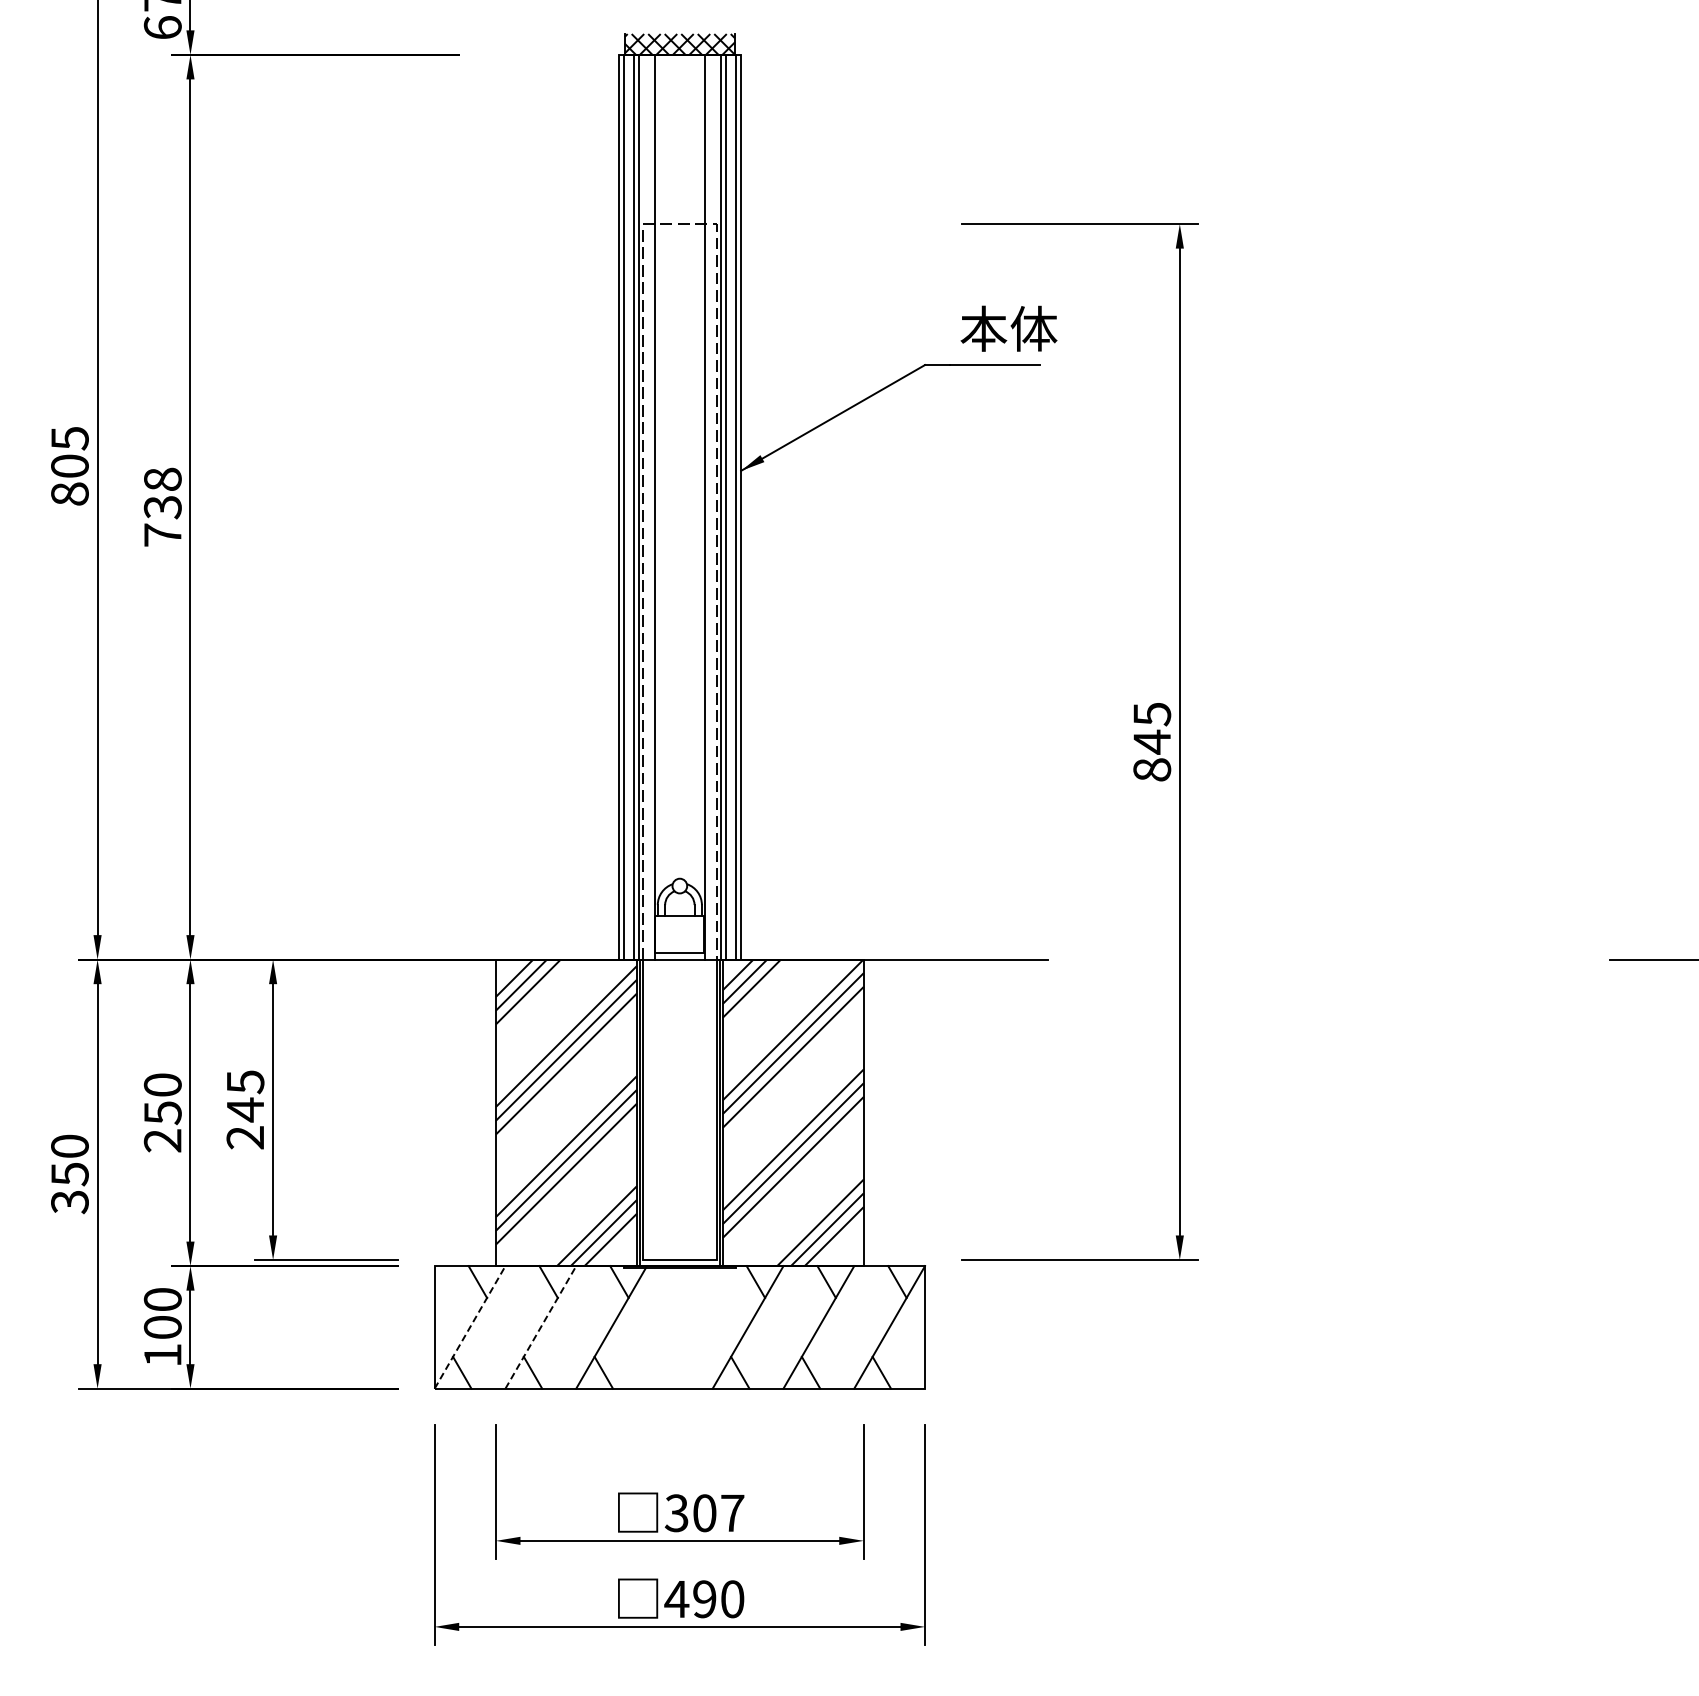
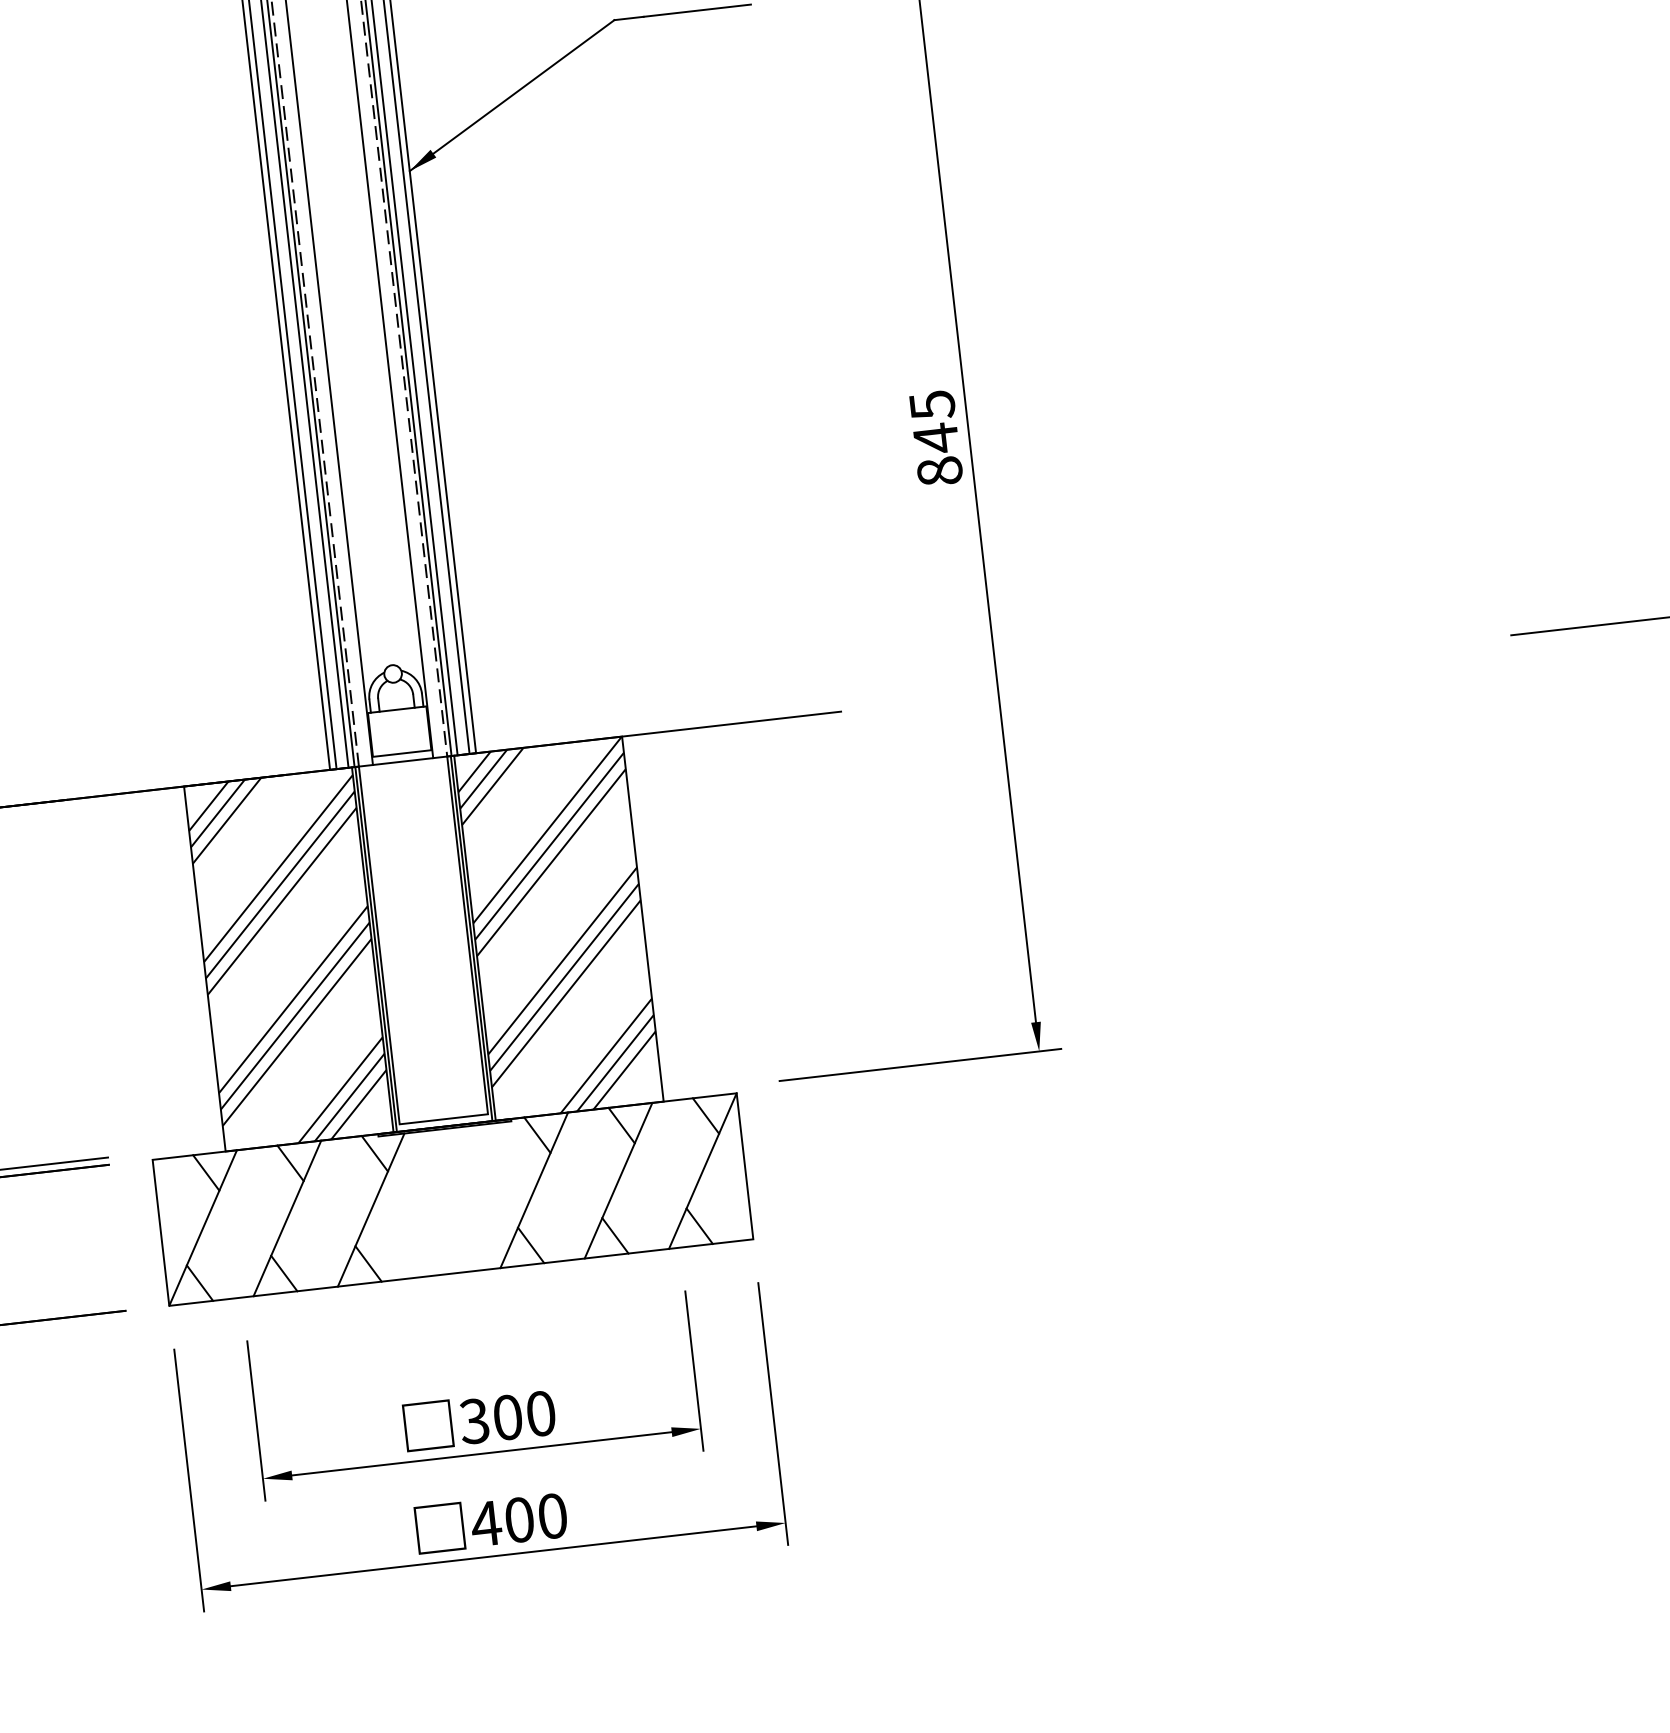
line: (470, 1327) -> (203, 1228), dashed -> solid
line: (540, 1327) -> (287, 1218), dashed -> solid
text: (732, 1513) -> (540, 1414), 307 -> 300
text: (704, 1599) -> (519, 1520), 490 -> 400

